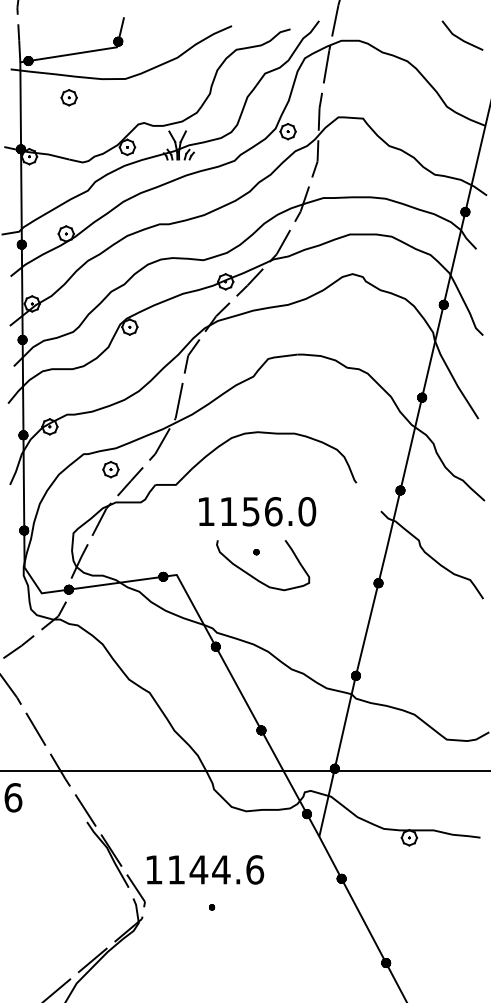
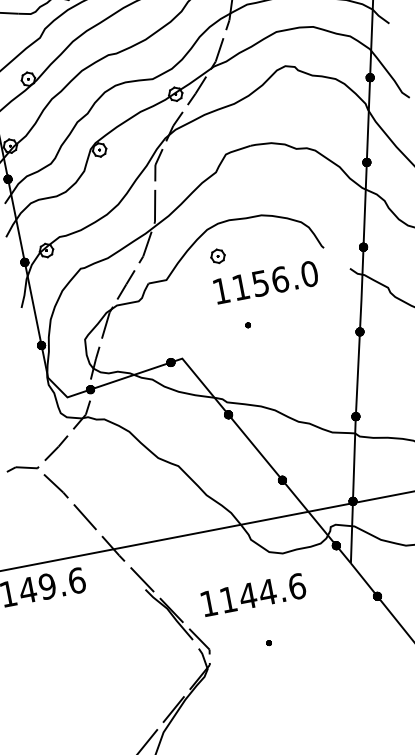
part: (110, 469) -> (217, 256), moved
text: (257, 511) -> (266, 282), moved
curve: (255, 577) -> (251, 347), removed
text: (205, 869) -> (253, 594), moved

